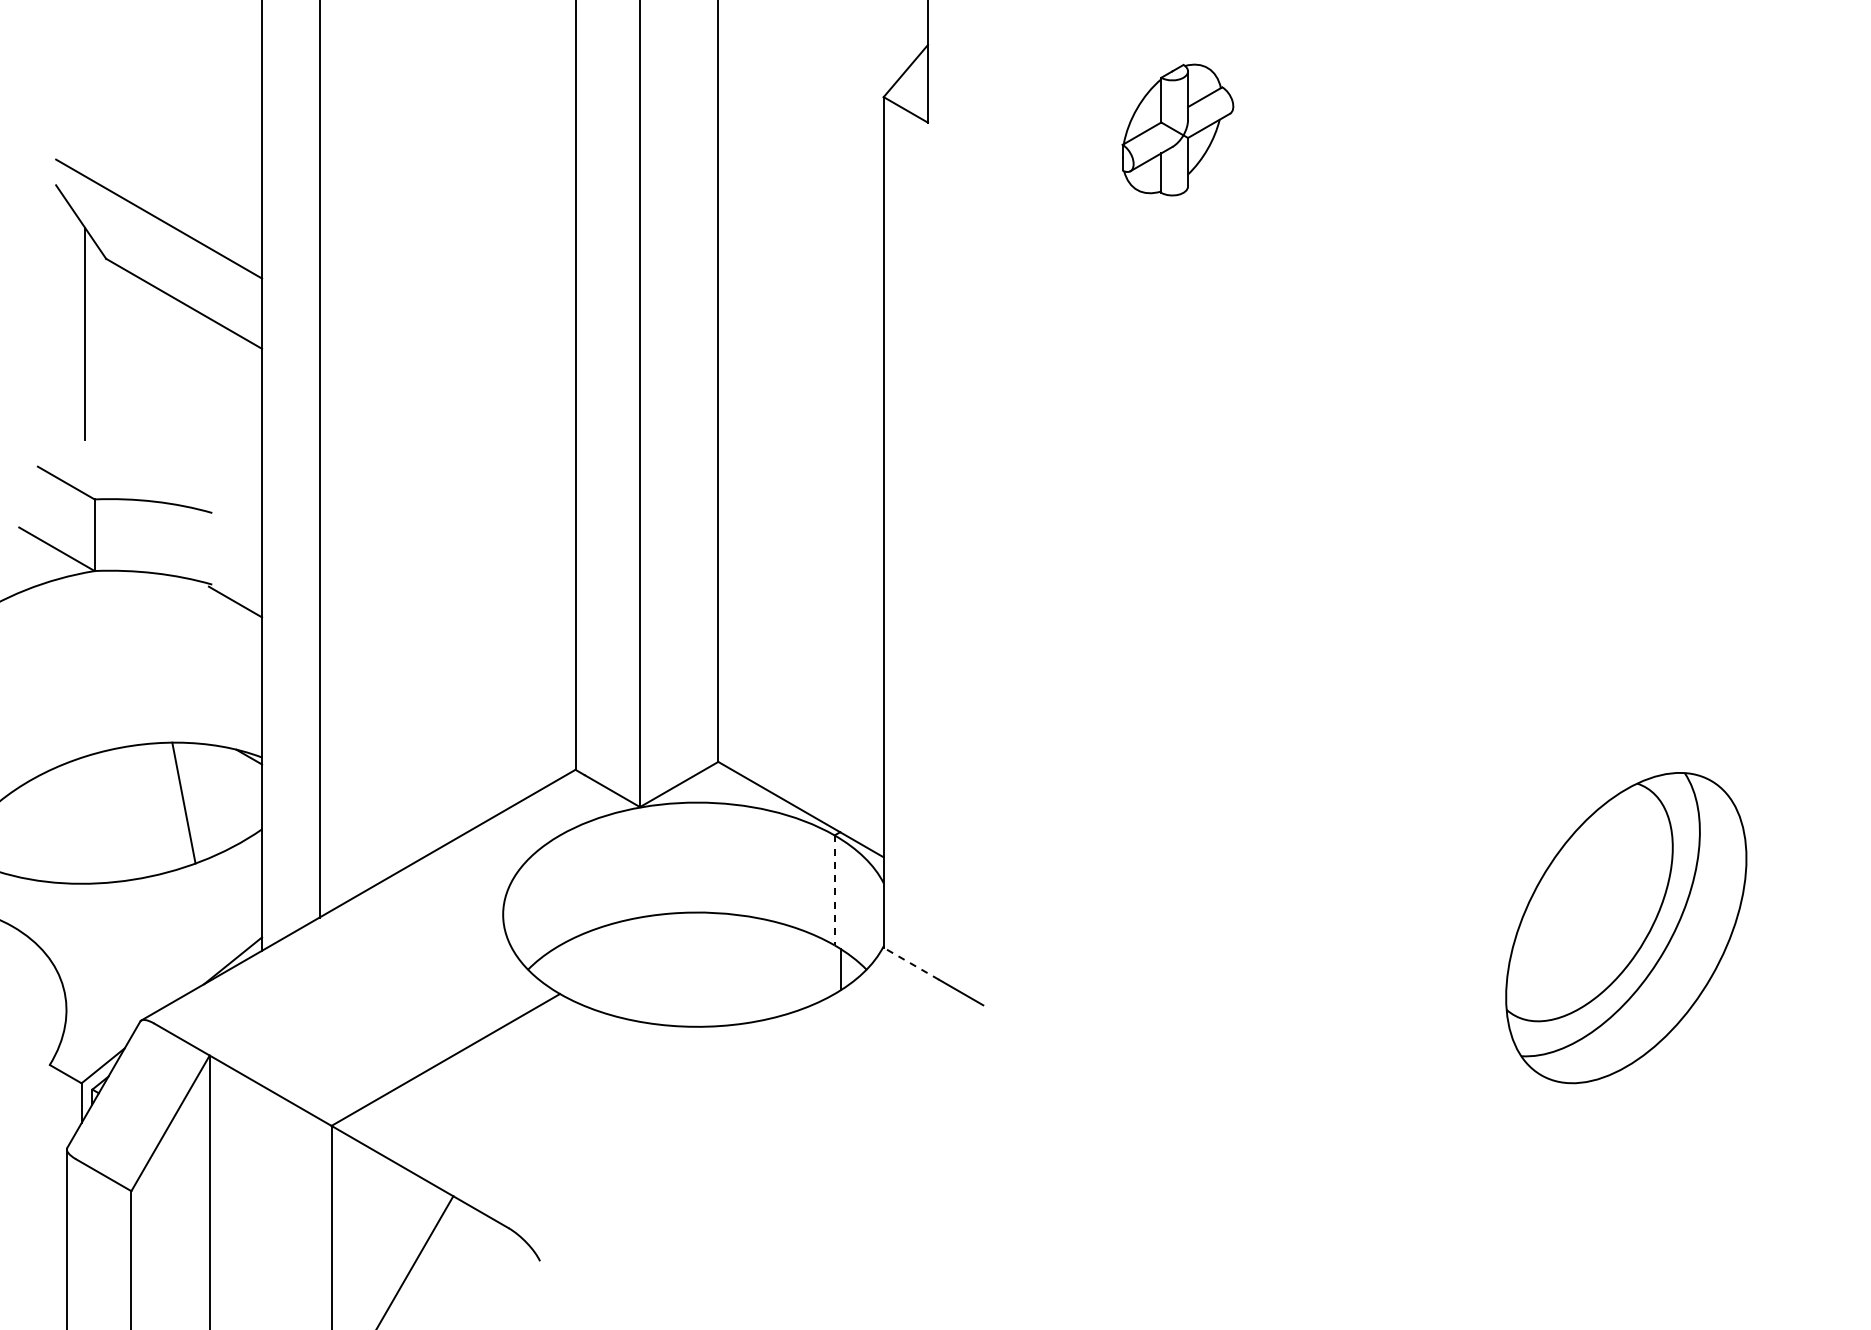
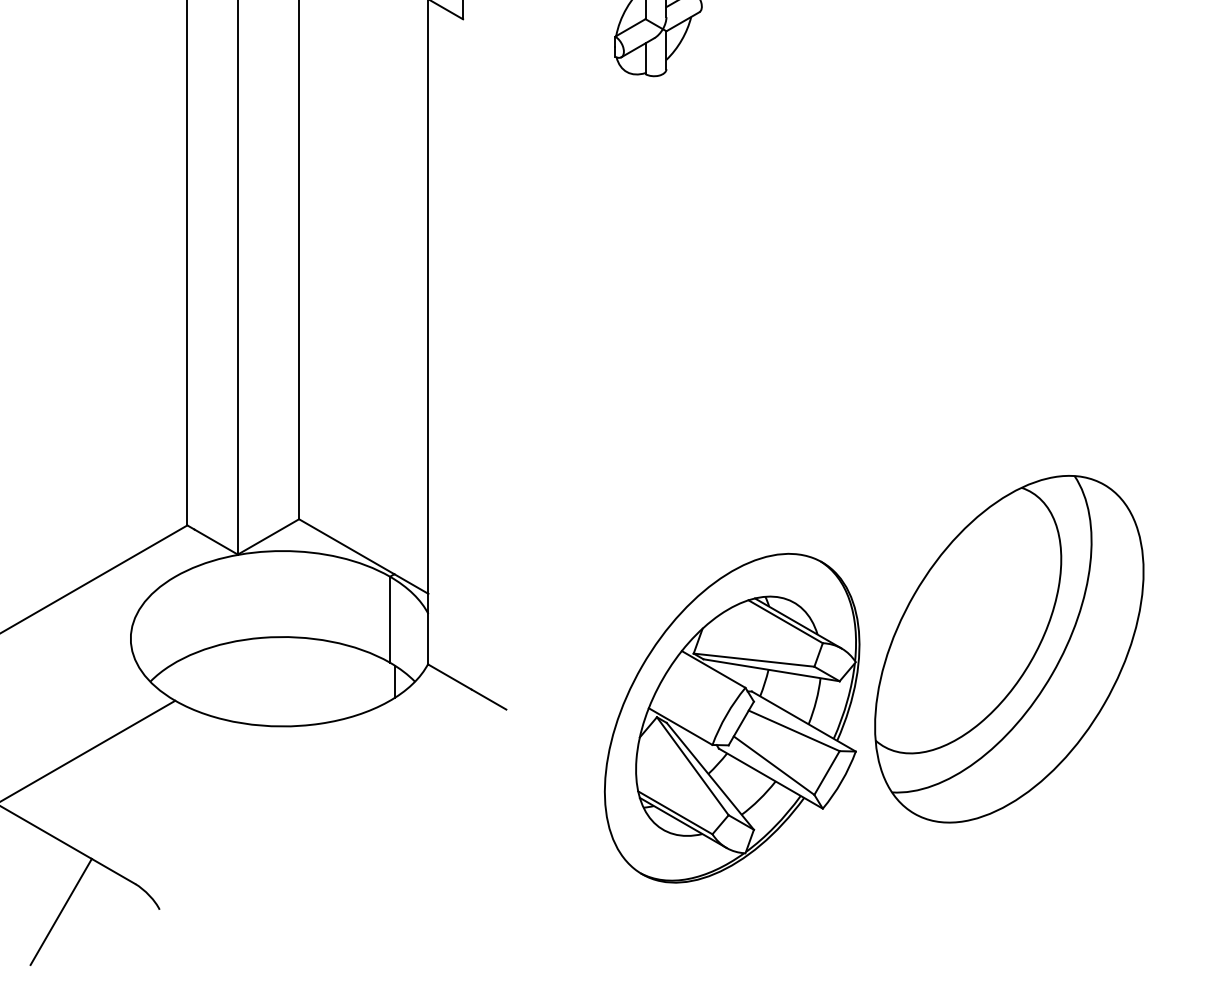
line: (834, 890) -> (389, 619), dashed -> solid
part: (1625, 927) -> (1008, 648), size x1.43
line: (911, 963) -> (450, 676), dashed -> solid
part: (1271, 1016) -> (731, 718), added

